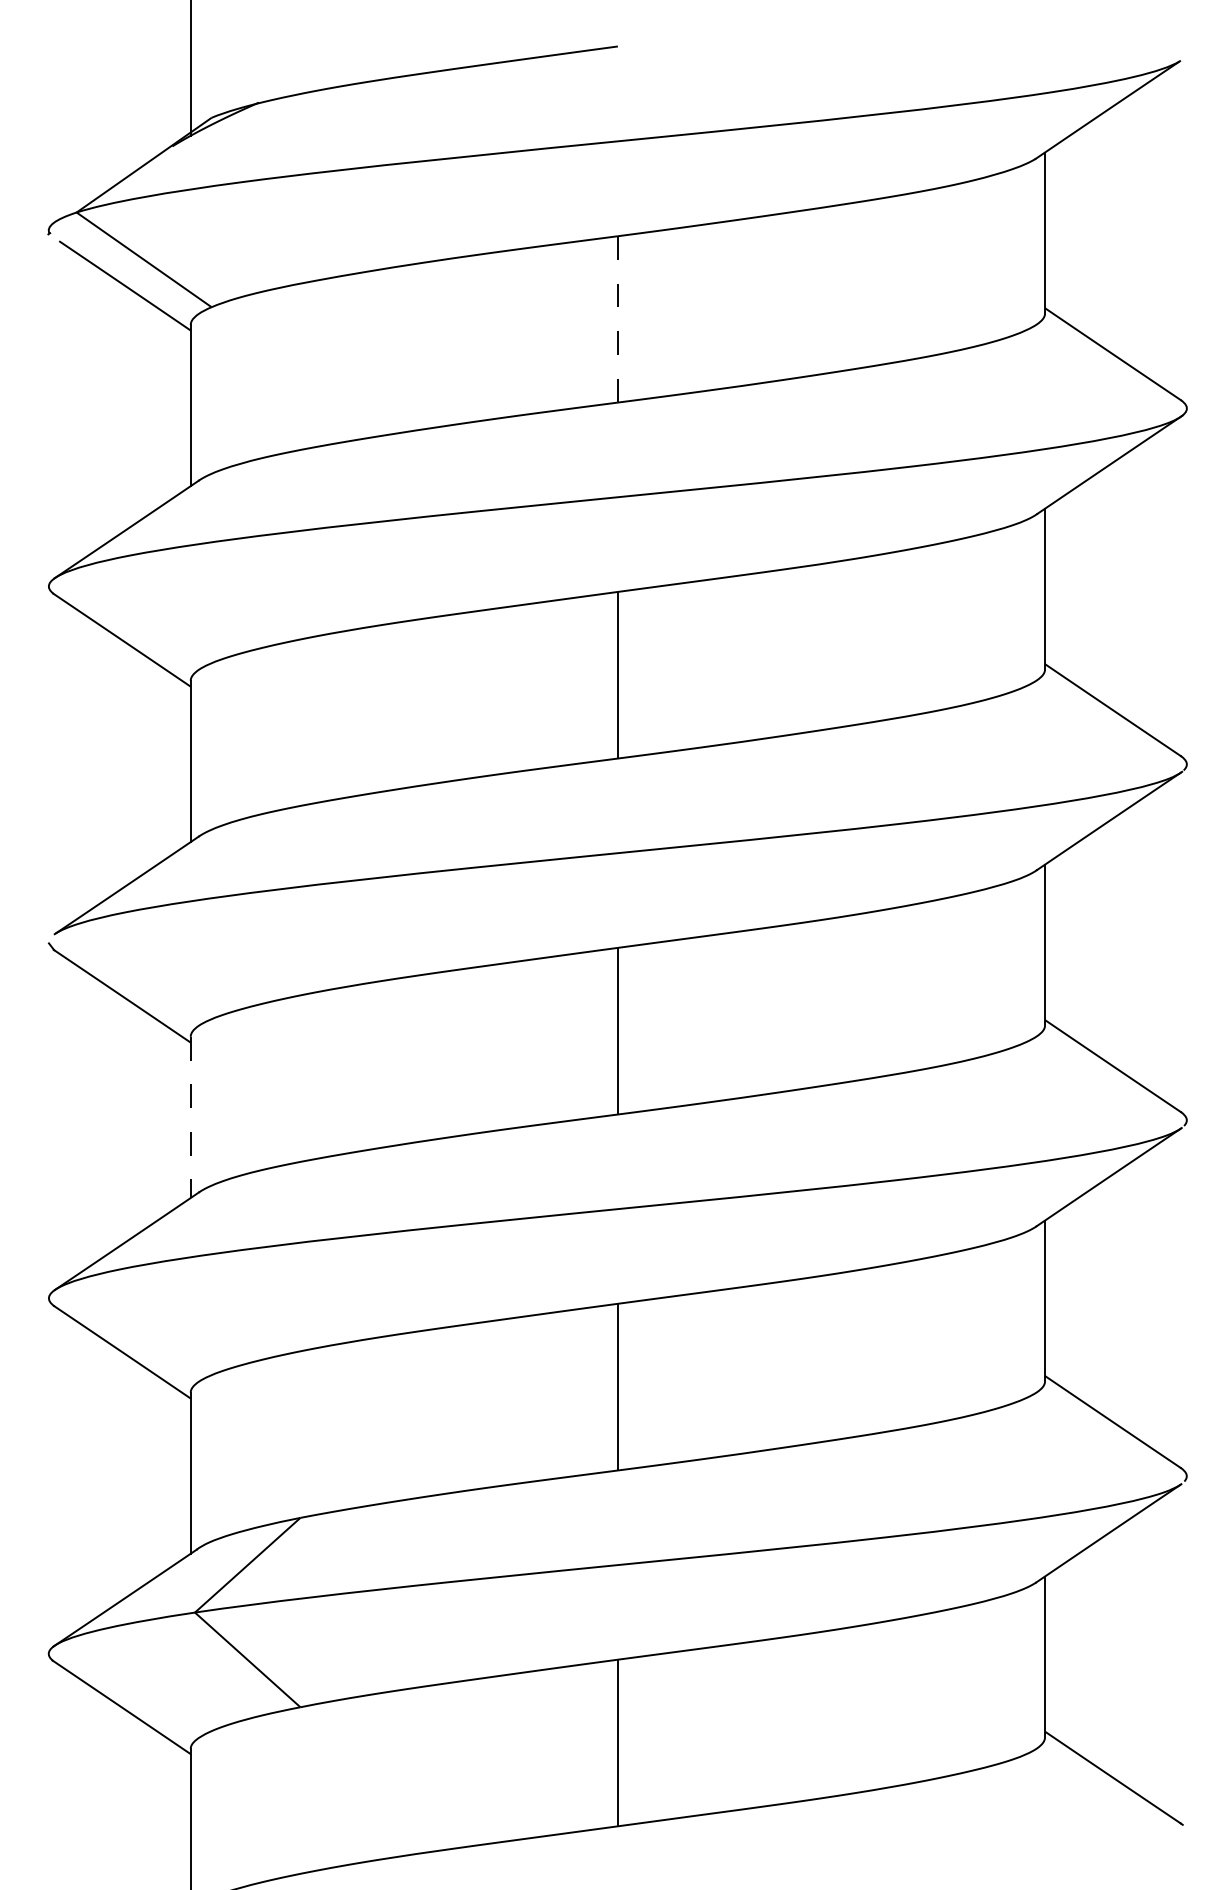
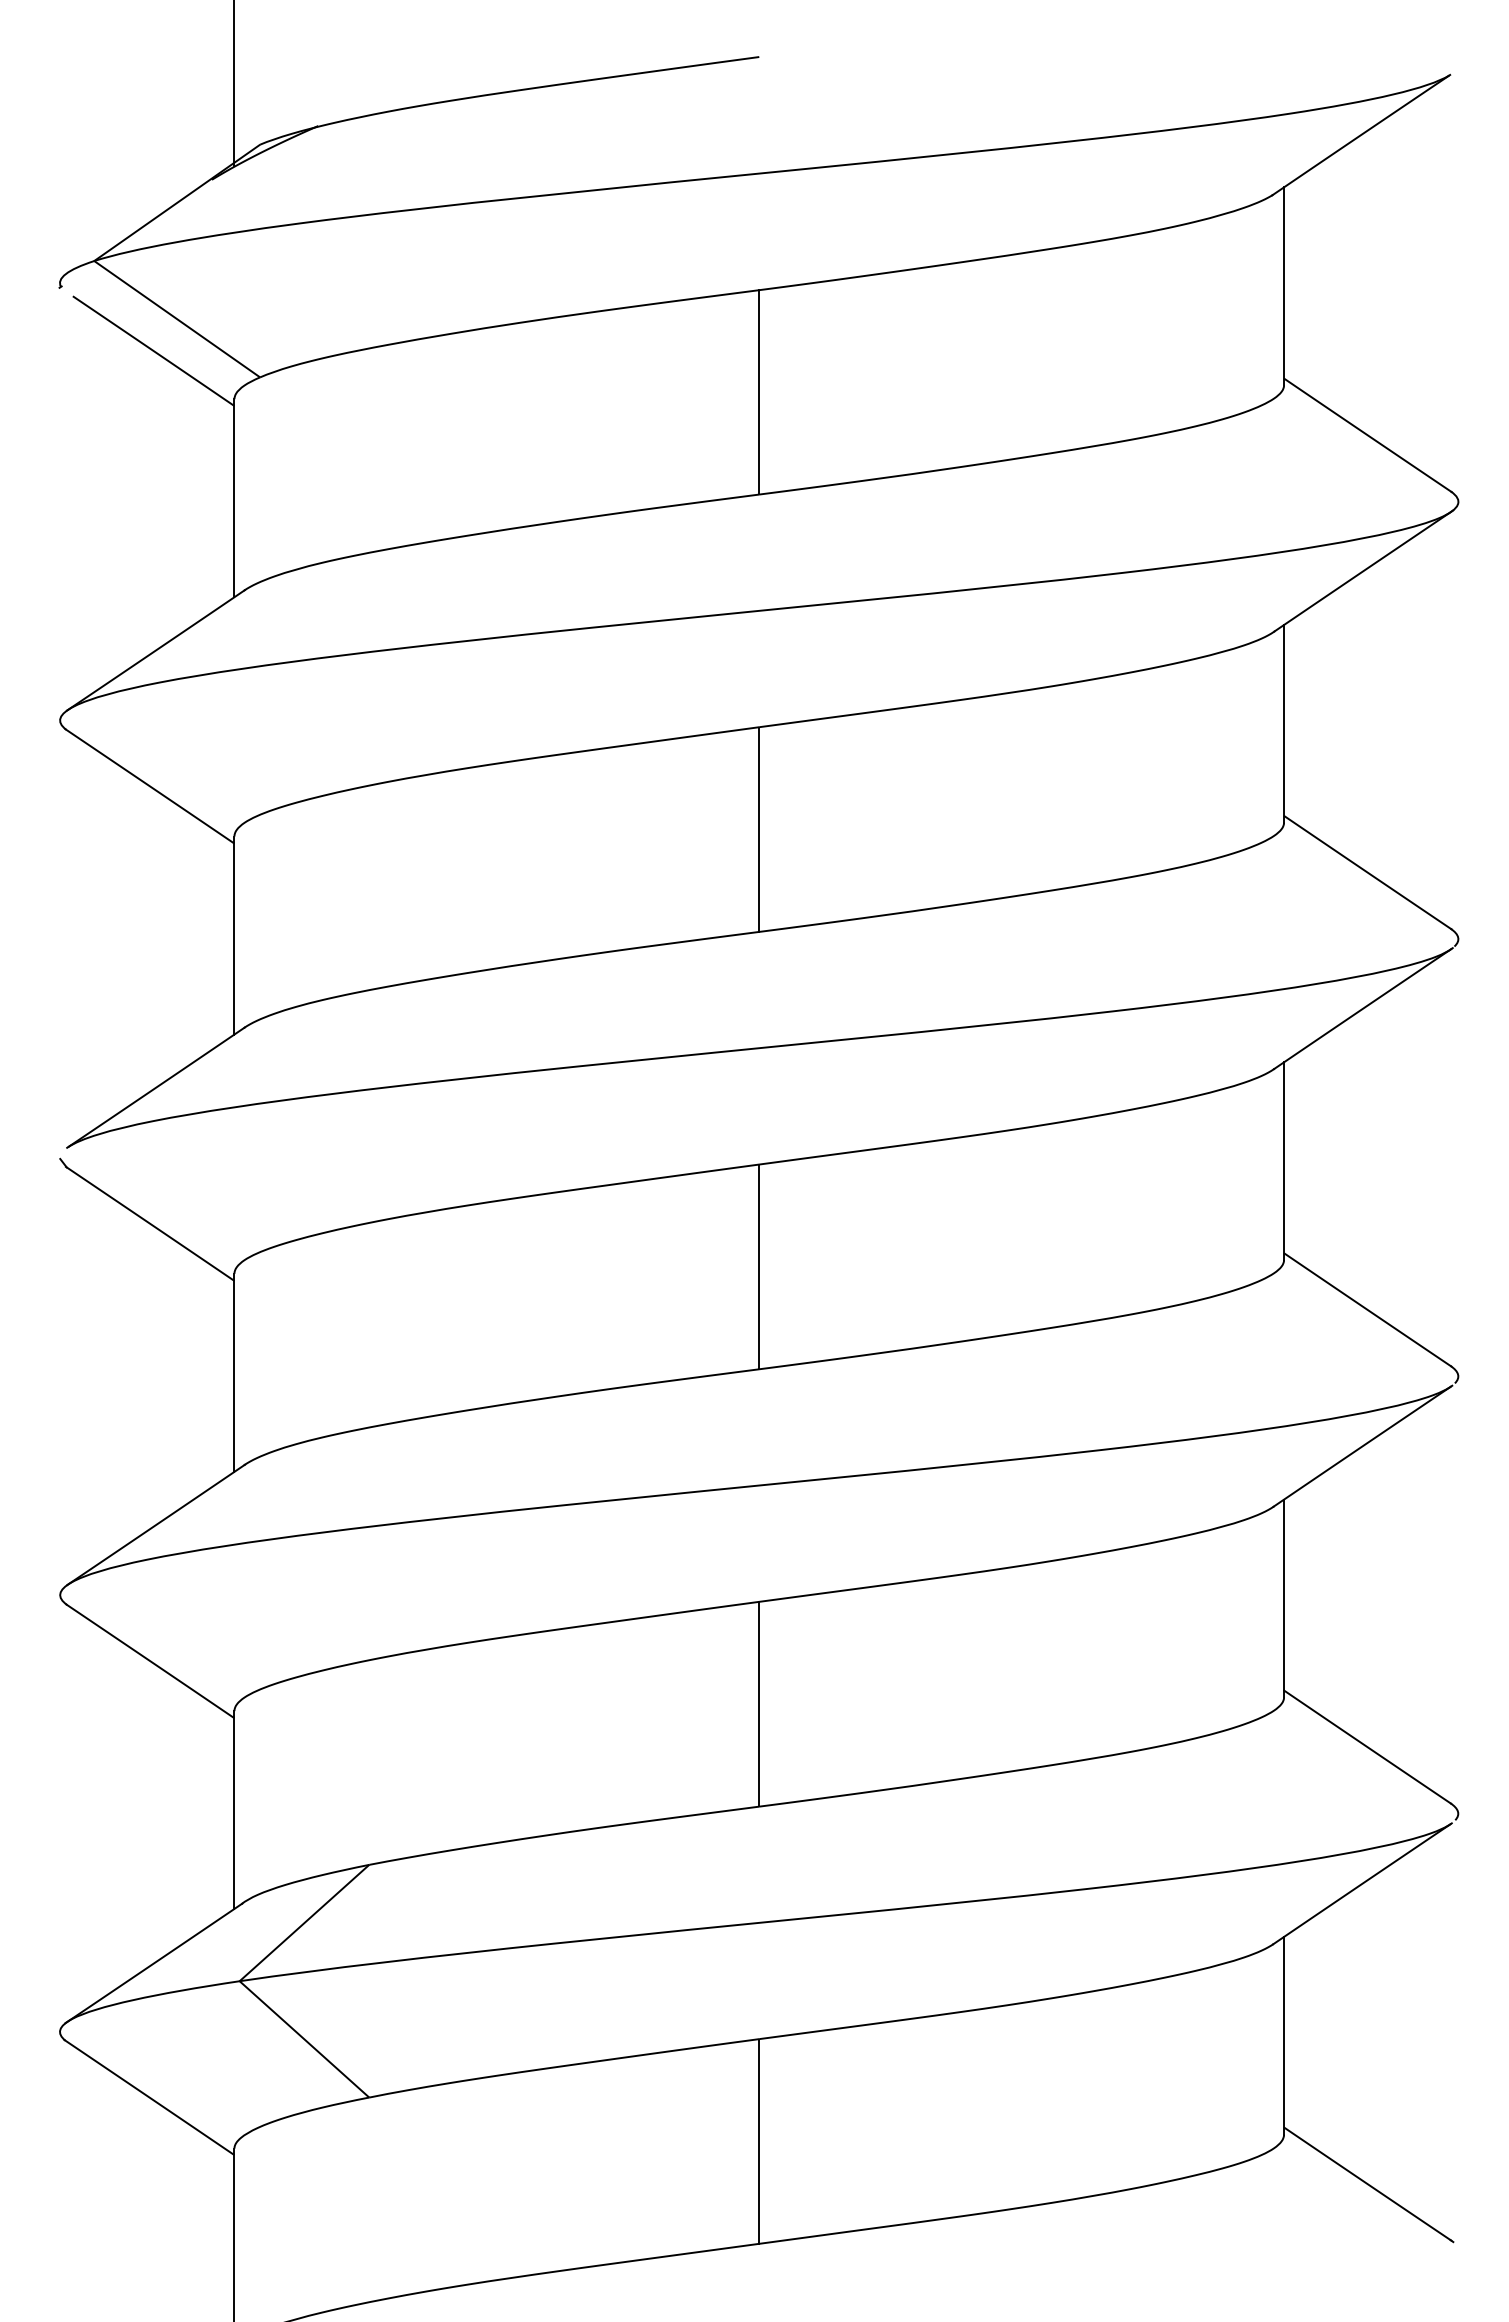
line: (618, 318) -> (759, 391), dashed -> solid
line: (190, 1117) -> (234, 1372), dashed -> solid

